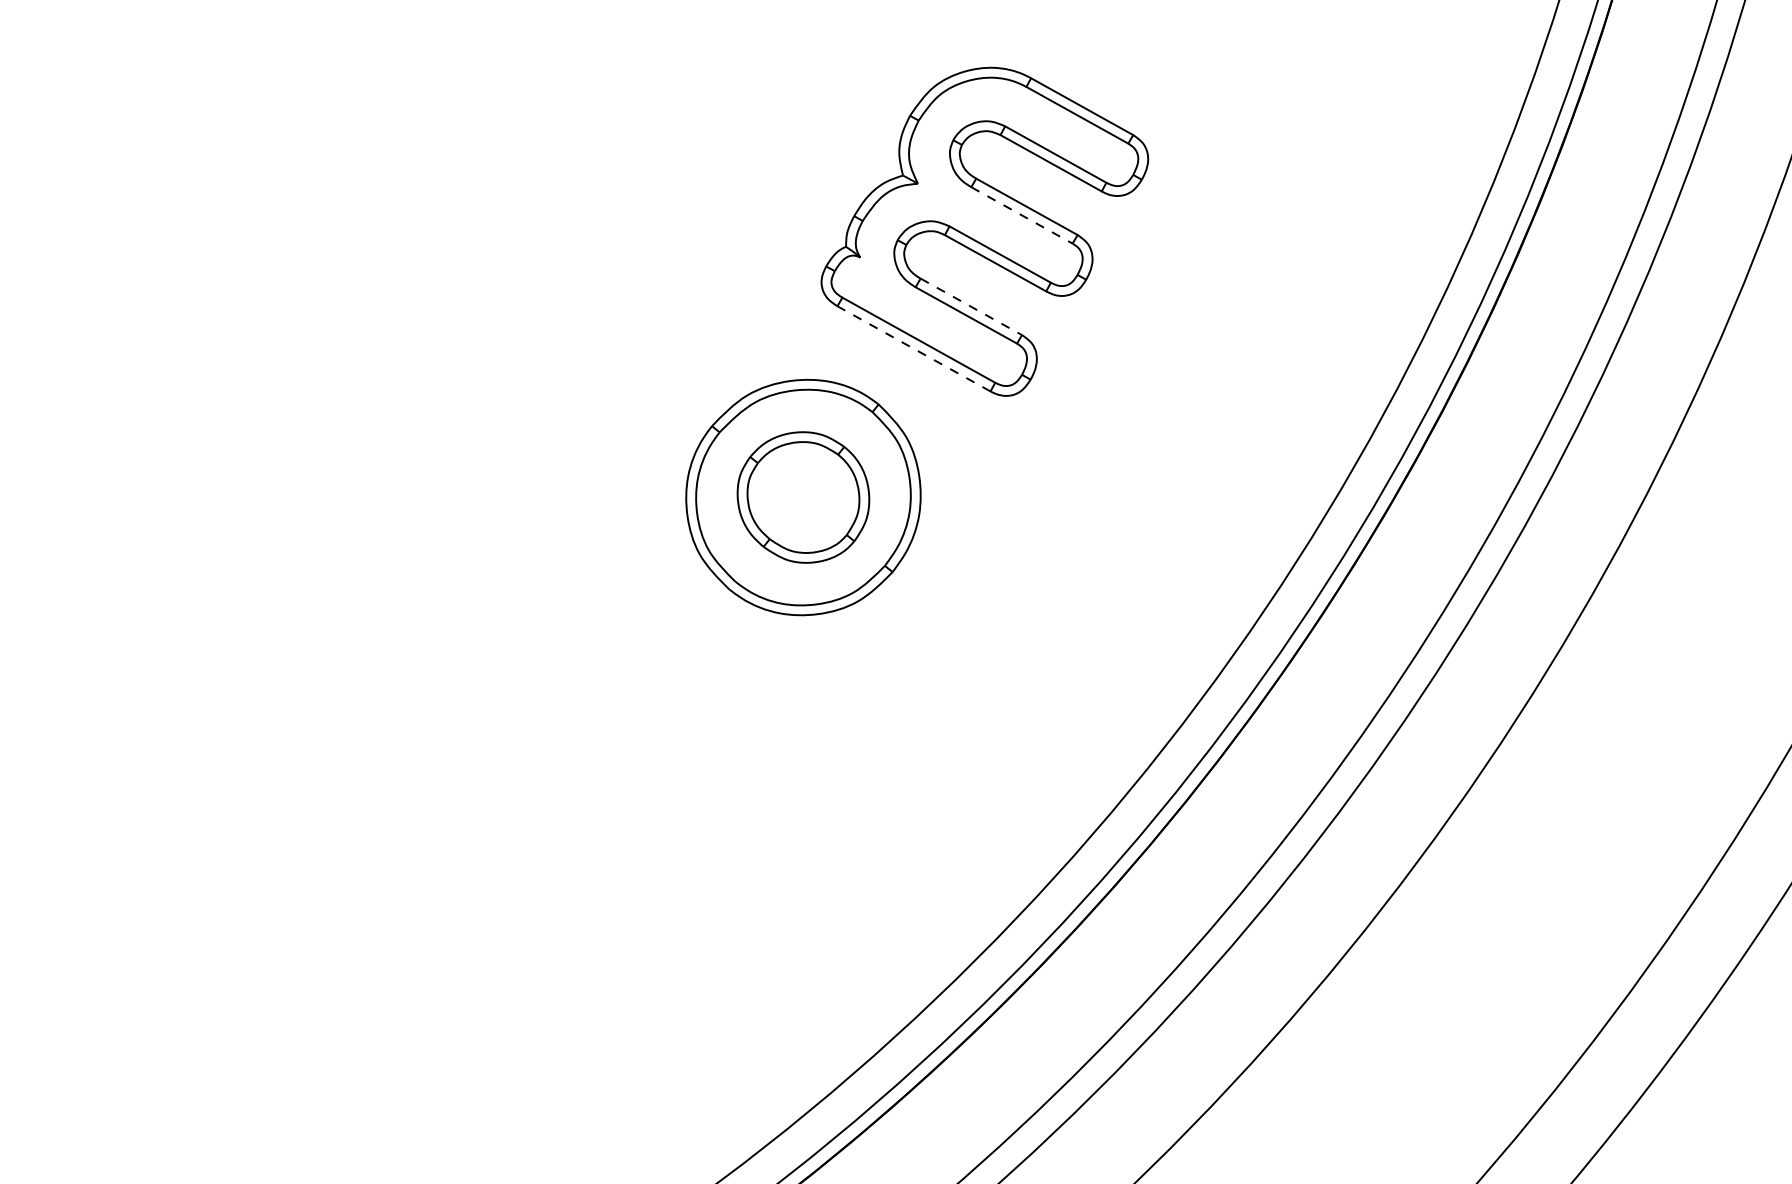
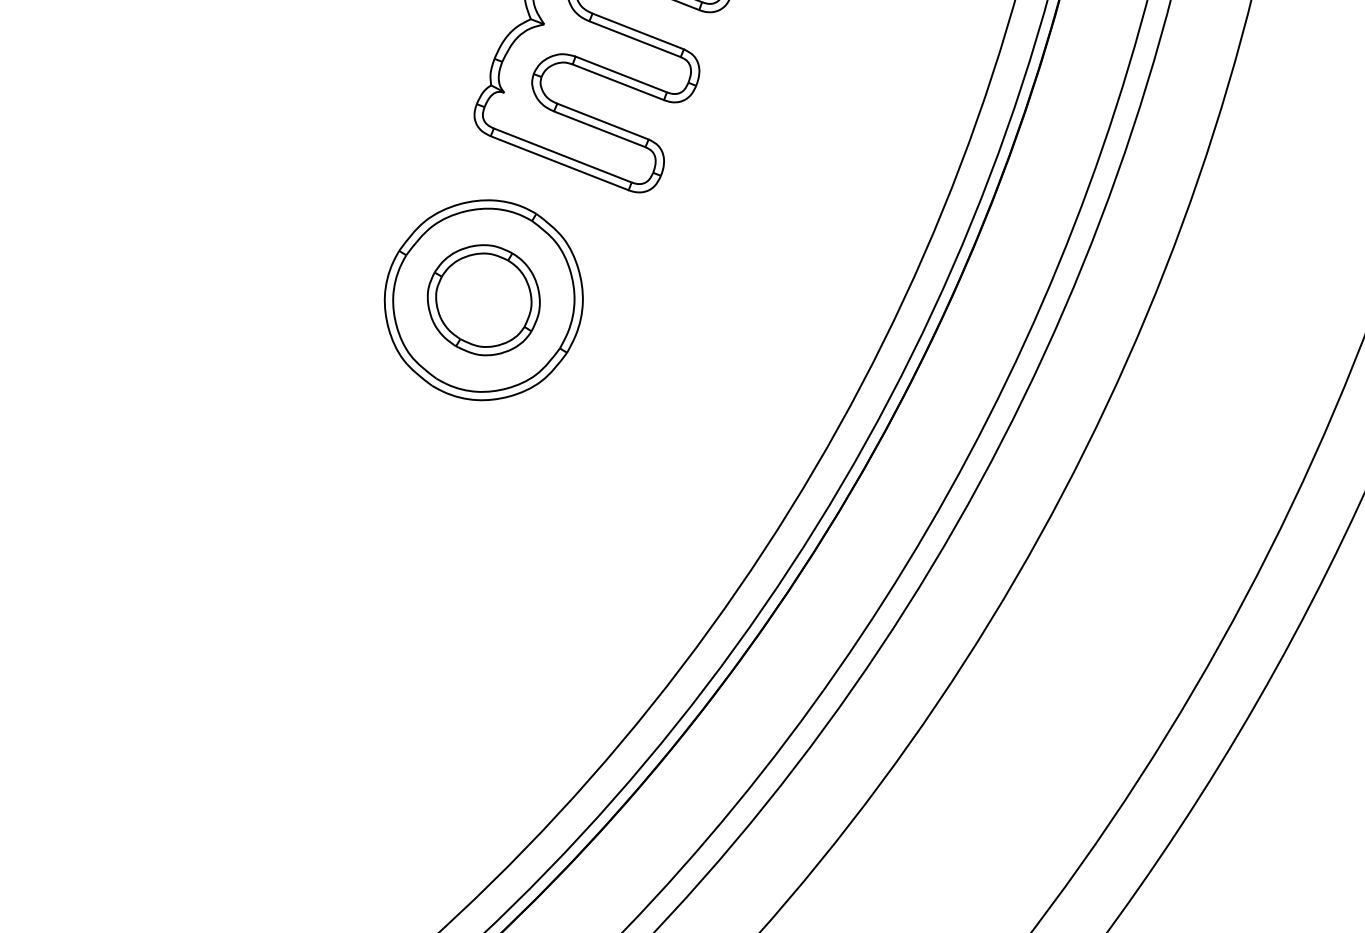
line: (1021, 215) -> (634, 39), dashed -> solid
line: (971, 306) -> (603, 121), dashed -> solid
line: (914, 348) -> (560, 162), dashed -> solid

